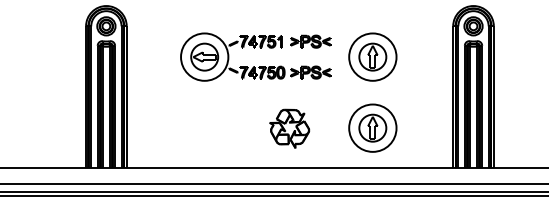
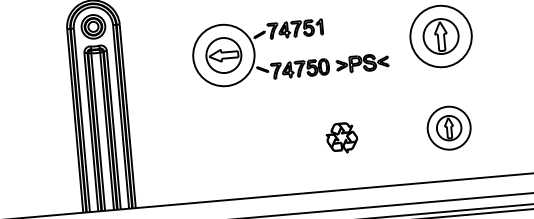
part: (310, 41) -> (358, 23), removed
part: (372, 127) -> (448, 127), size x0.7
part: (289, 128) -> (341, 138), size x0.6

